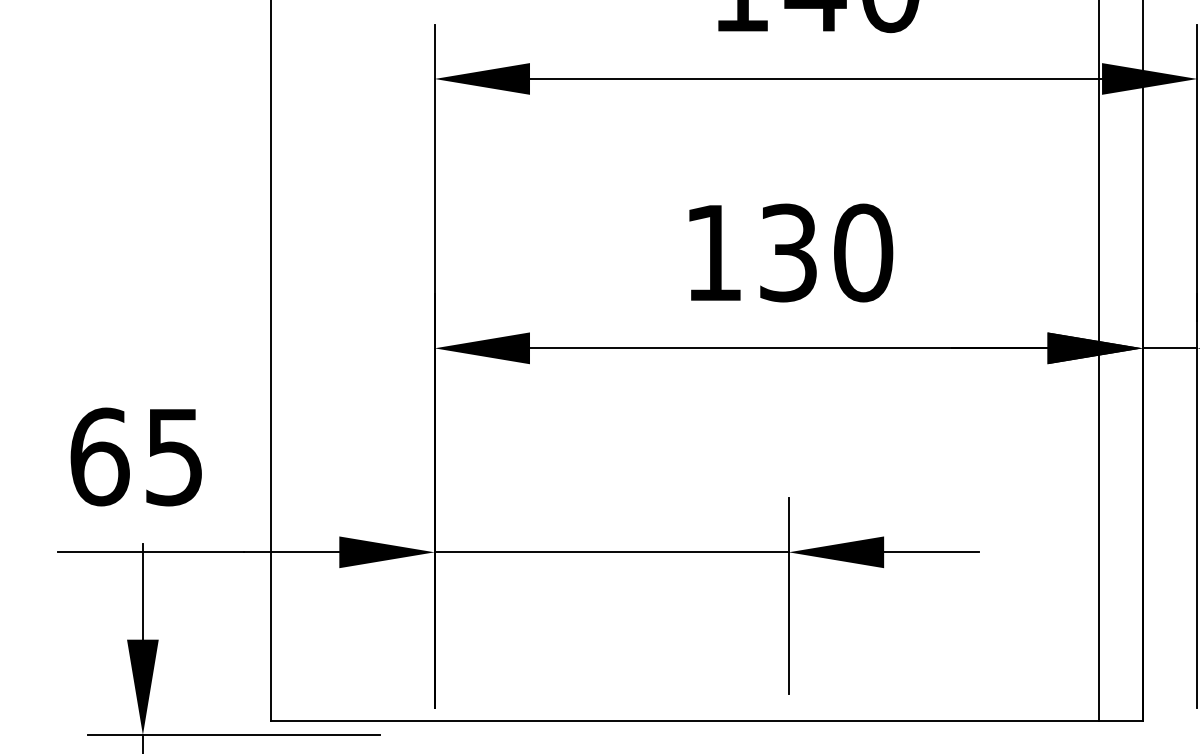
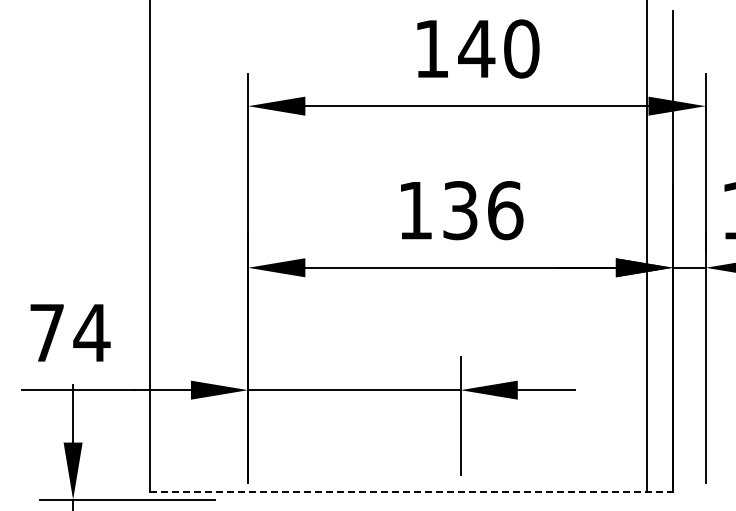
text: (863, 252) -> (505, 210), 130 -> 136
text: (136, 456) -> (69, 332), 65 -> 74
line: (708, 721) -> (412, 491), solid -> dashed

